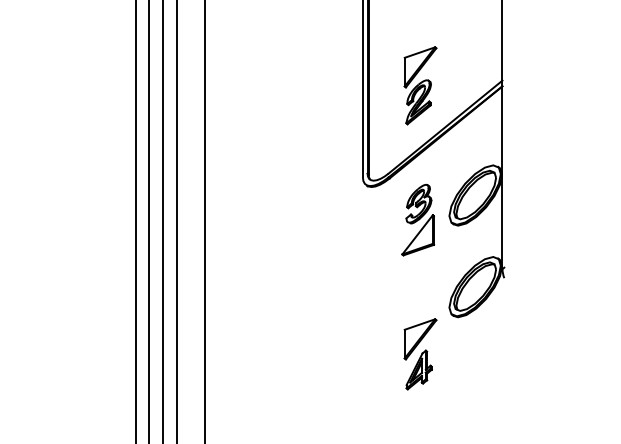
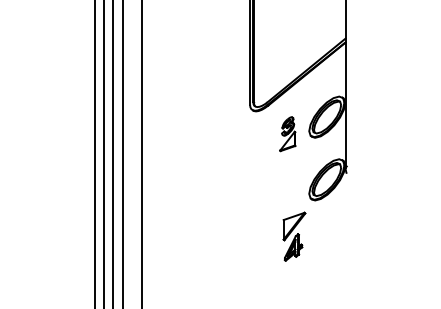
part: (420, 84) -> (289, 41), removed
part: (417, 220) -> (287, 134), size x0.7
part: (420, 353) -> (294, 236), moved

